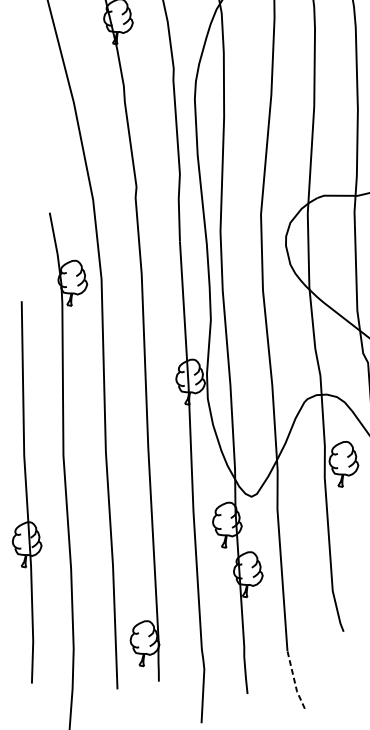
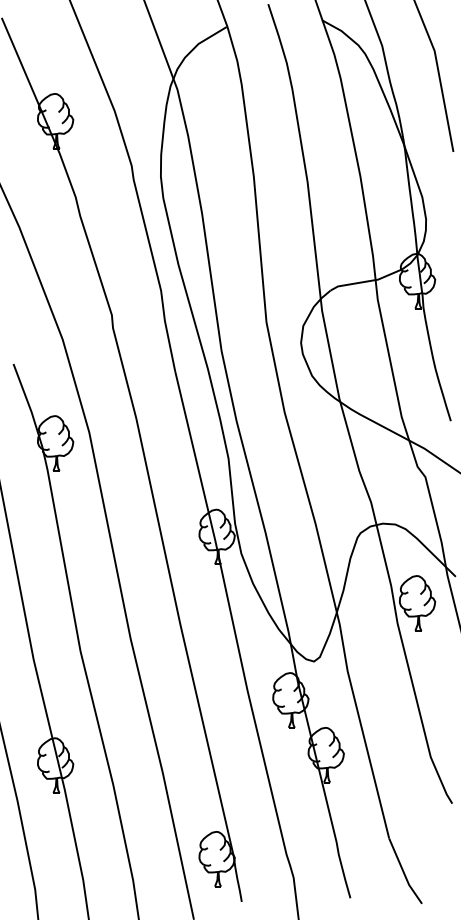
line: (294, 680) -> (403, 872), dashed -> solid

